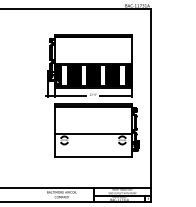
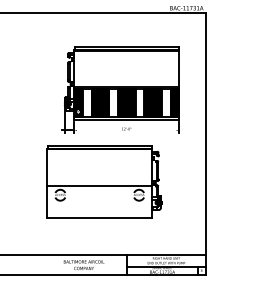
line: (71, 95) -> (97, 130), removed
line: (115, 95) -> (156, 130), removed
part: (96, 130) -> (104, 181), moved

